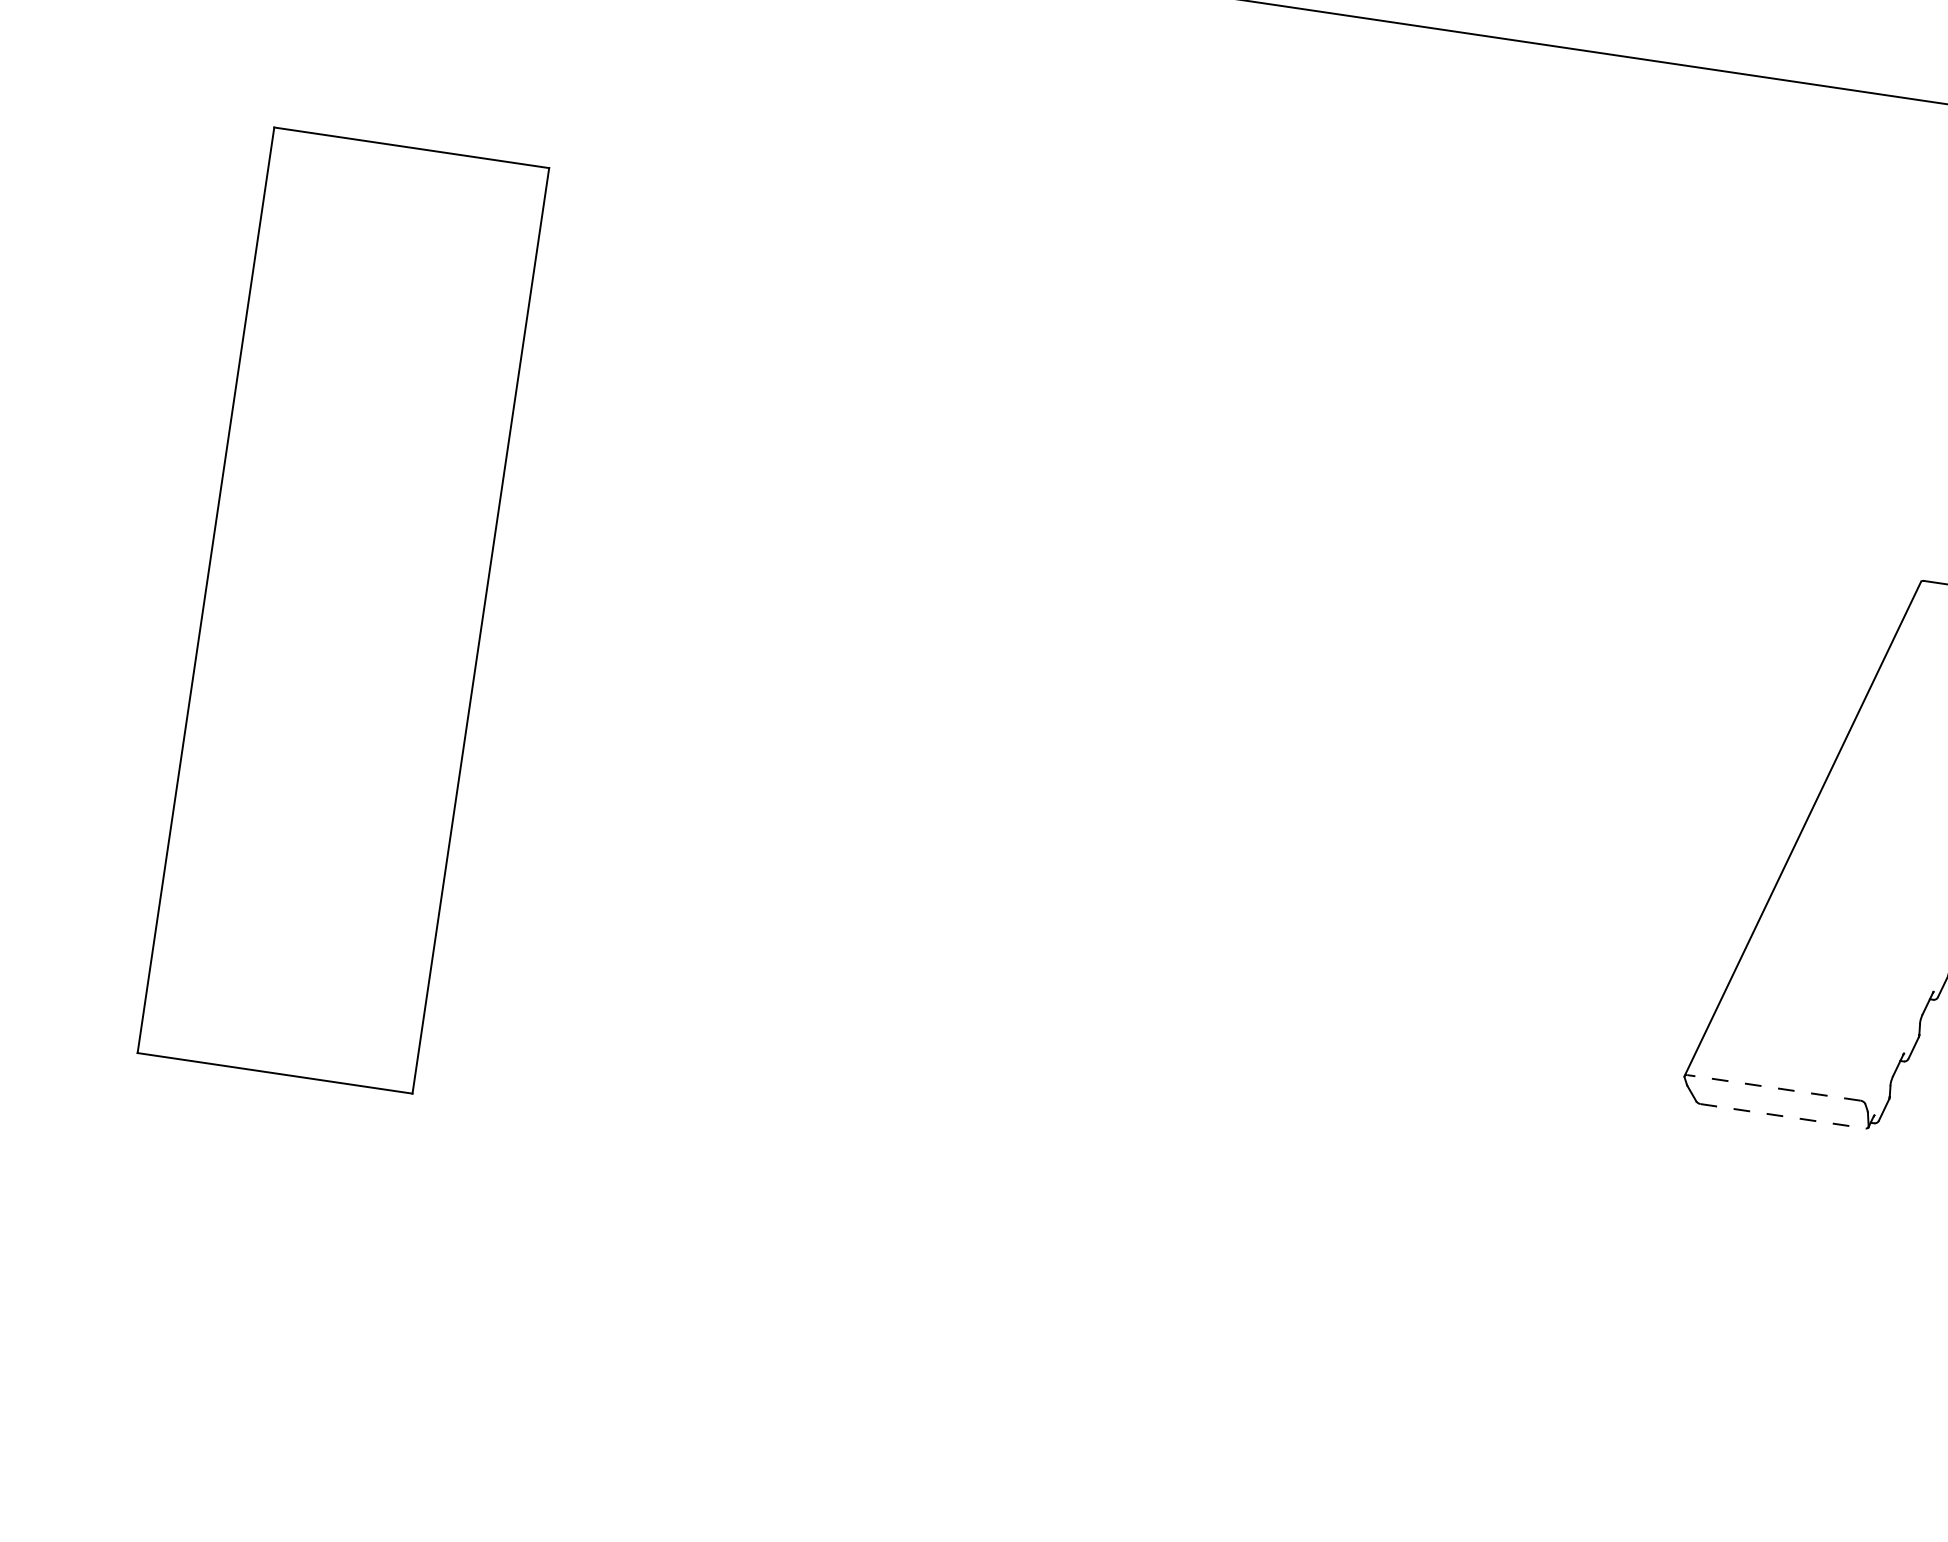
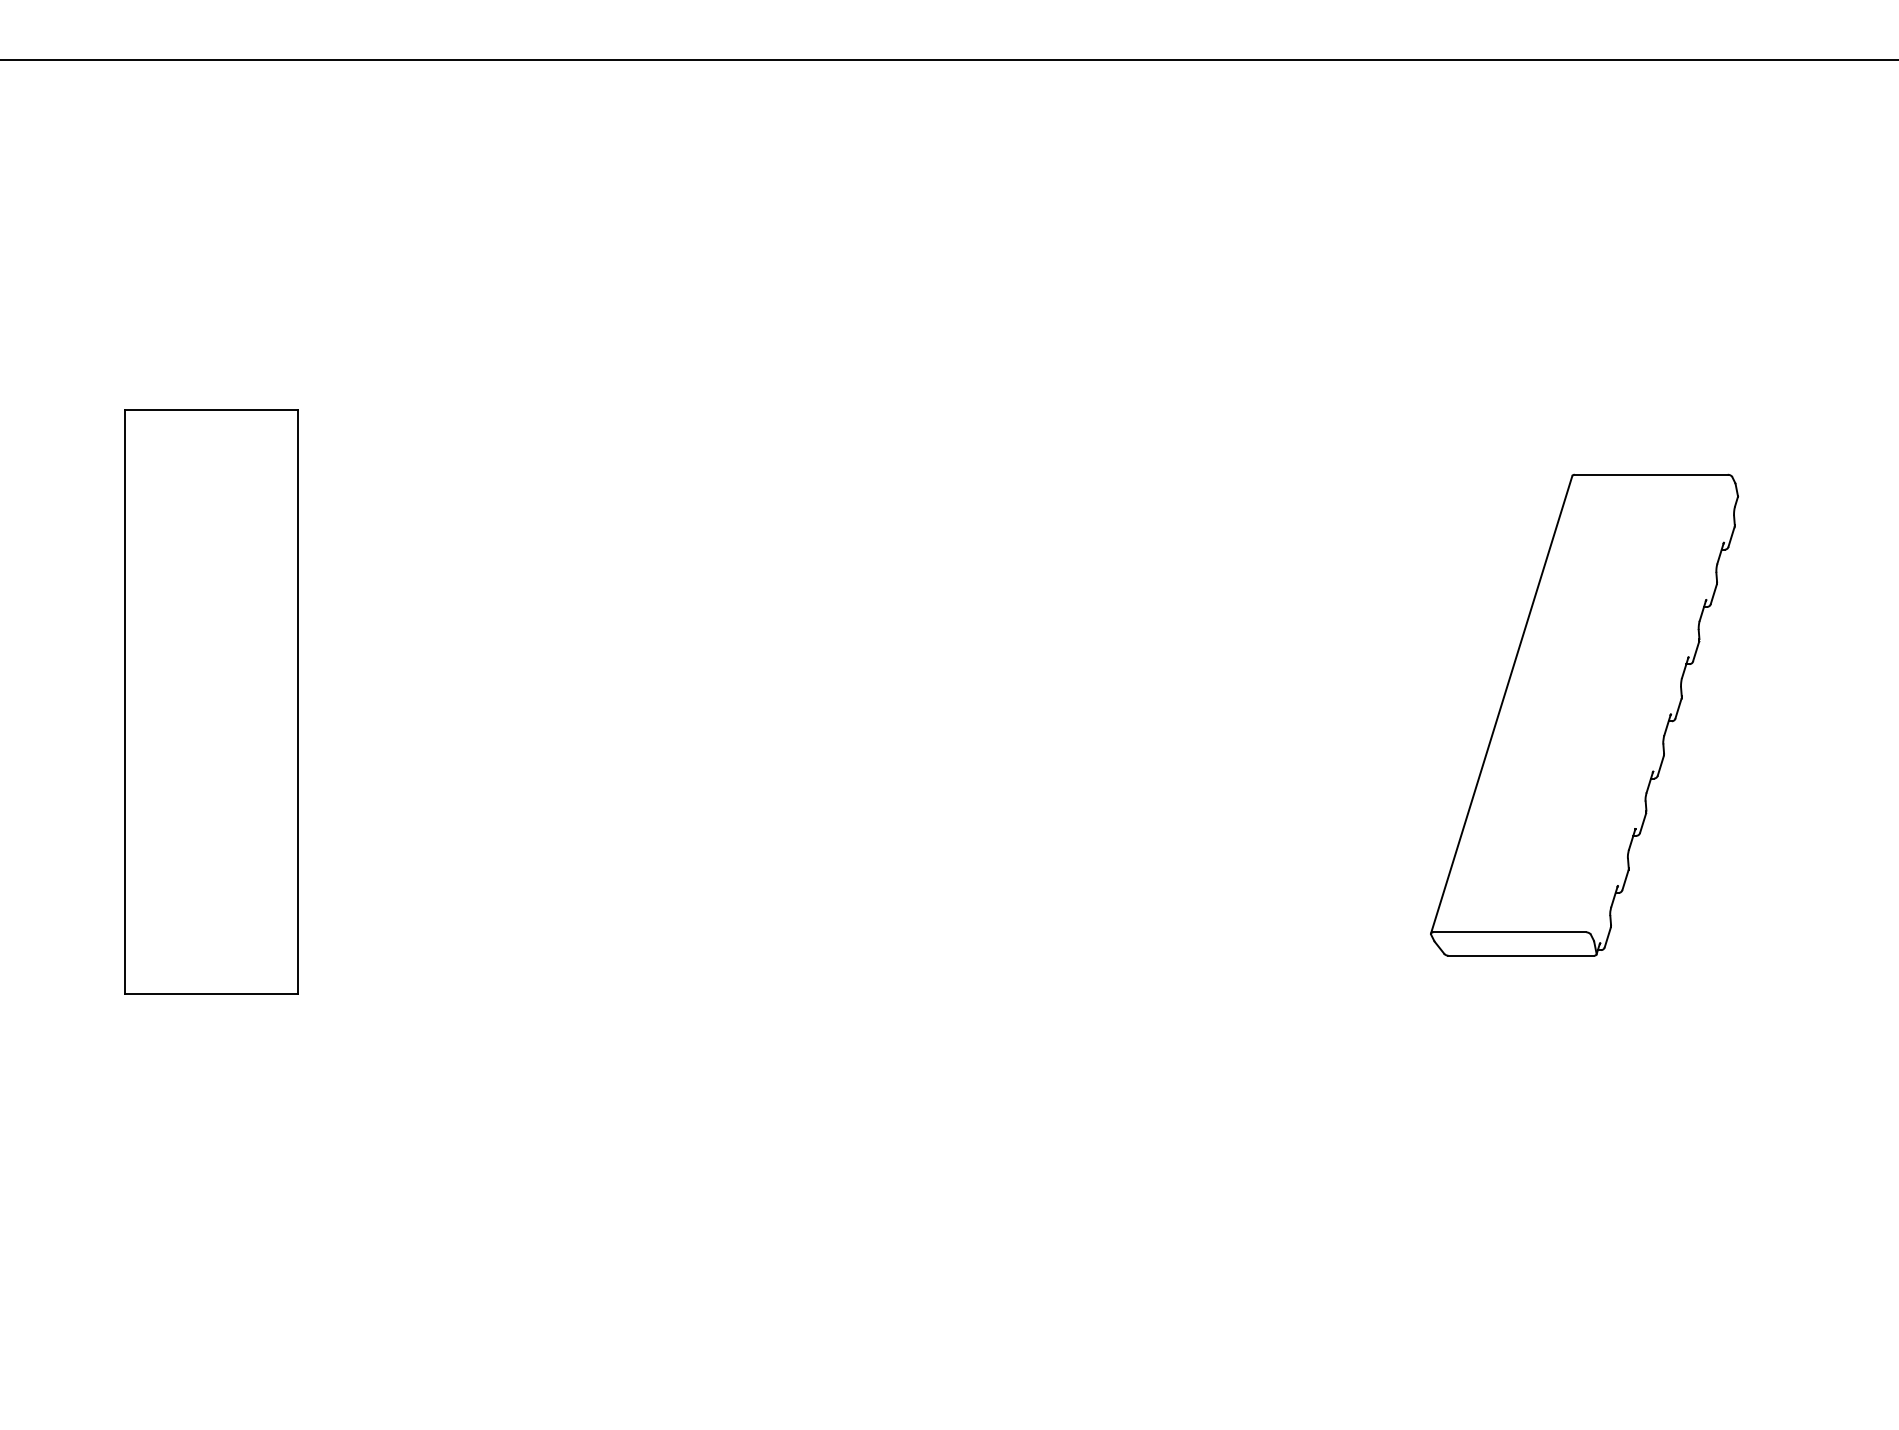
part: (343, 609) -> (211, 701), size x0.71
line: (1773, 1087) -> (1509, 932), dashed -> solid
line: (1783, 1116) -> (1521, 955), dashed -> solid

